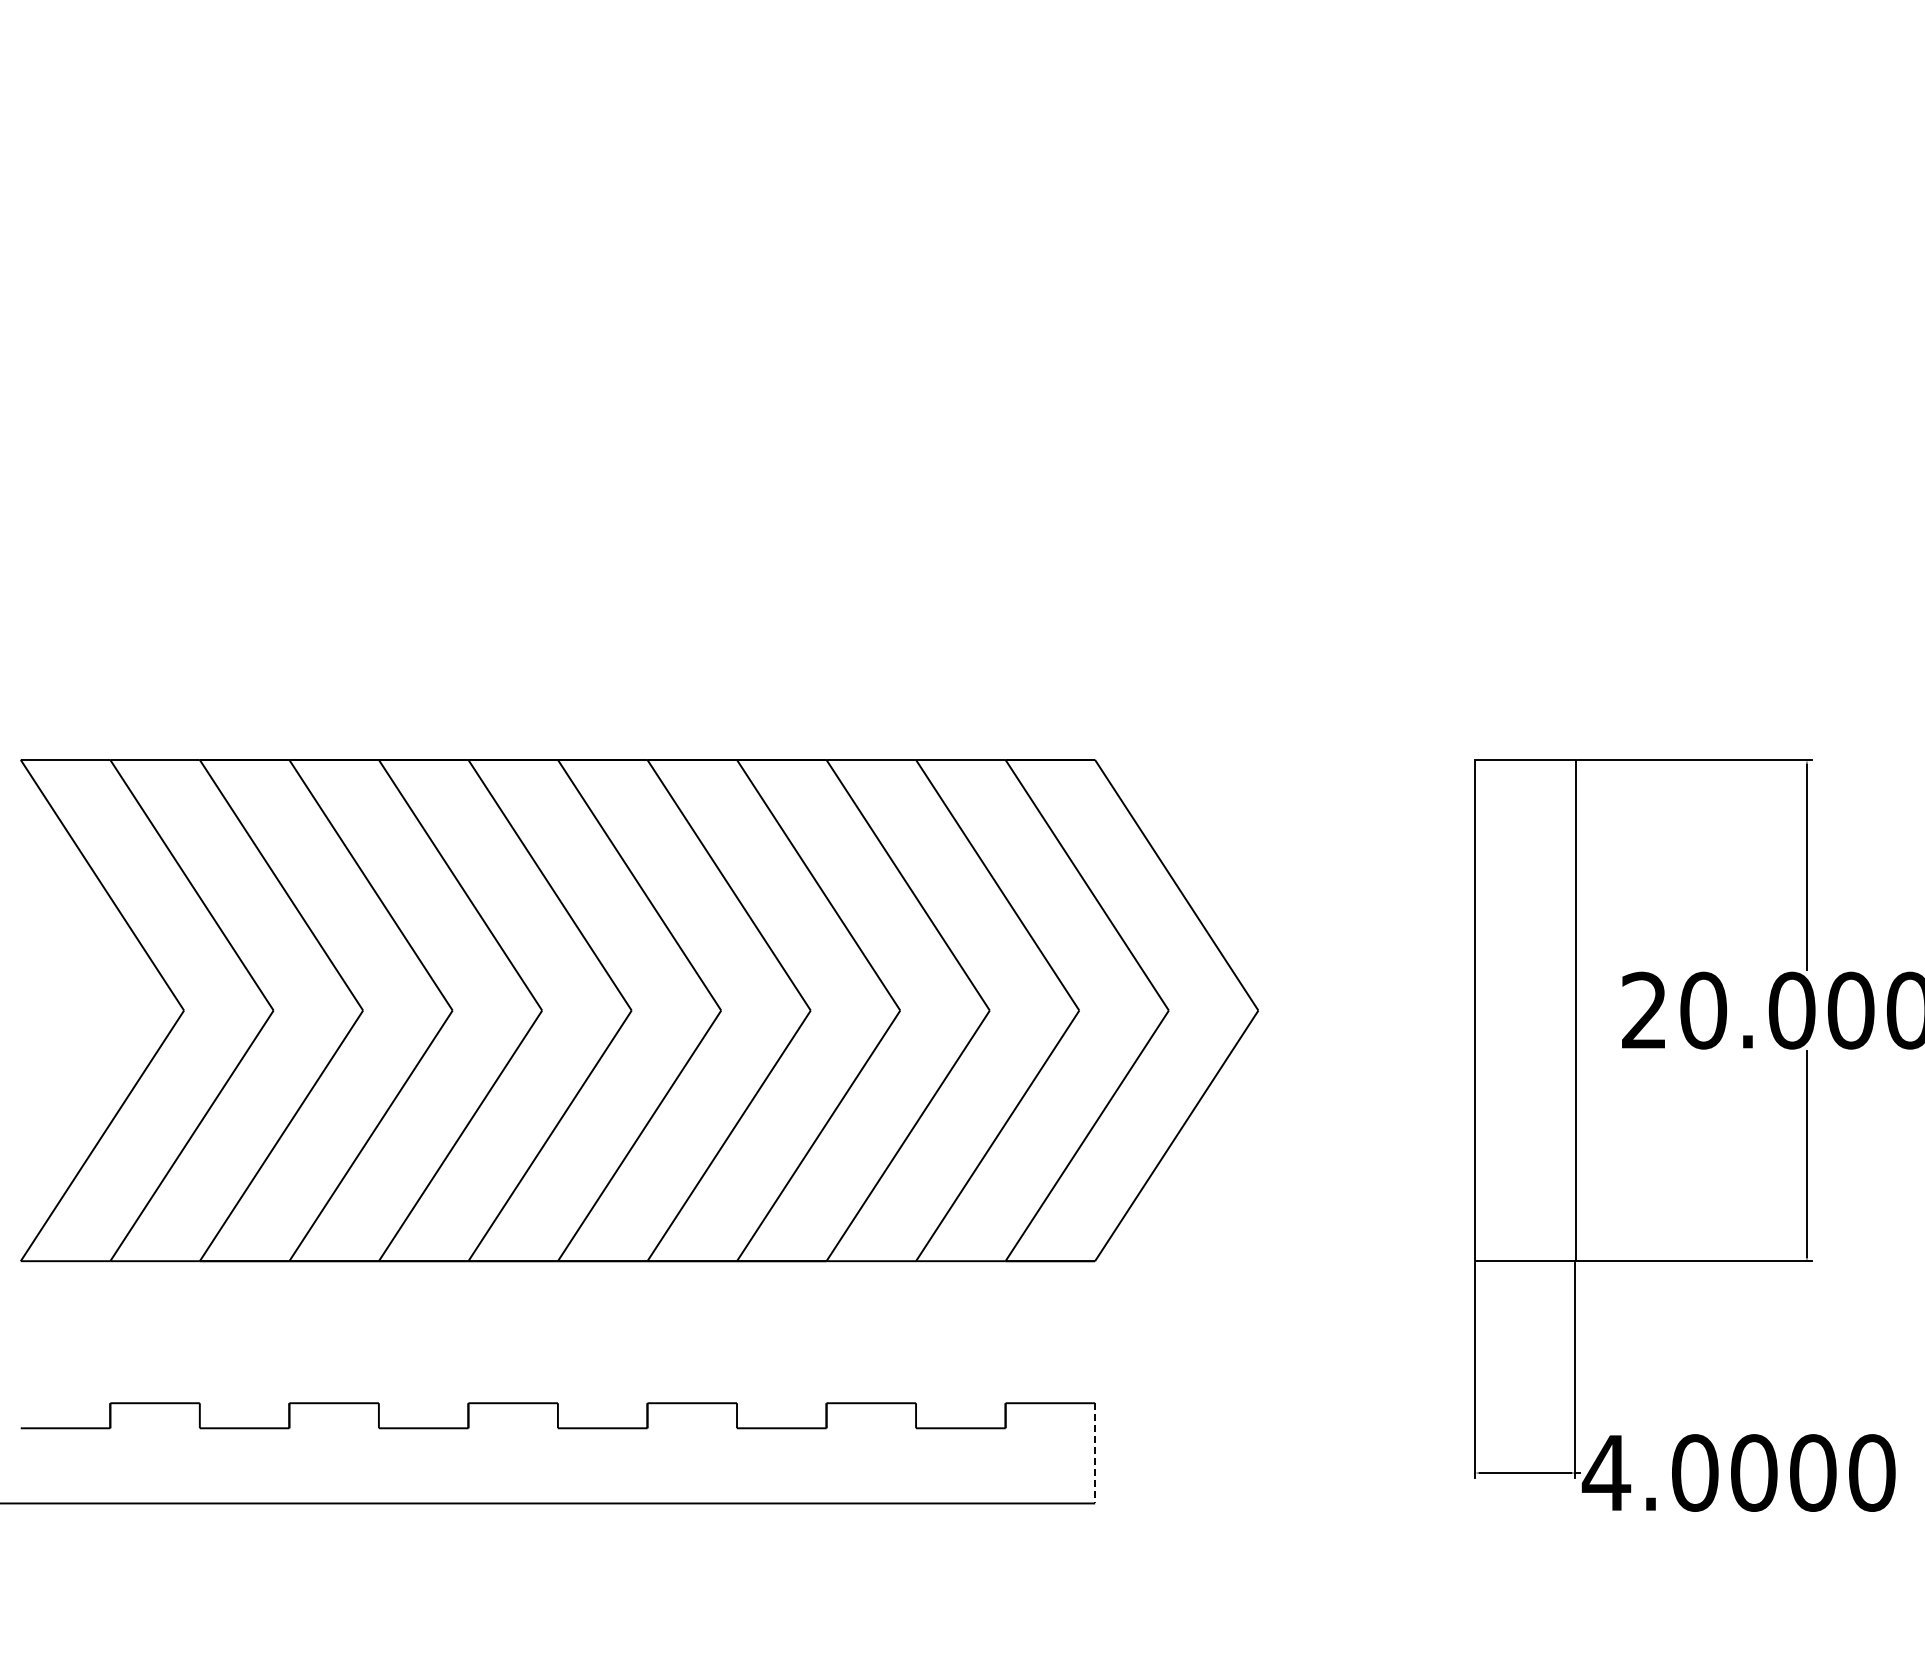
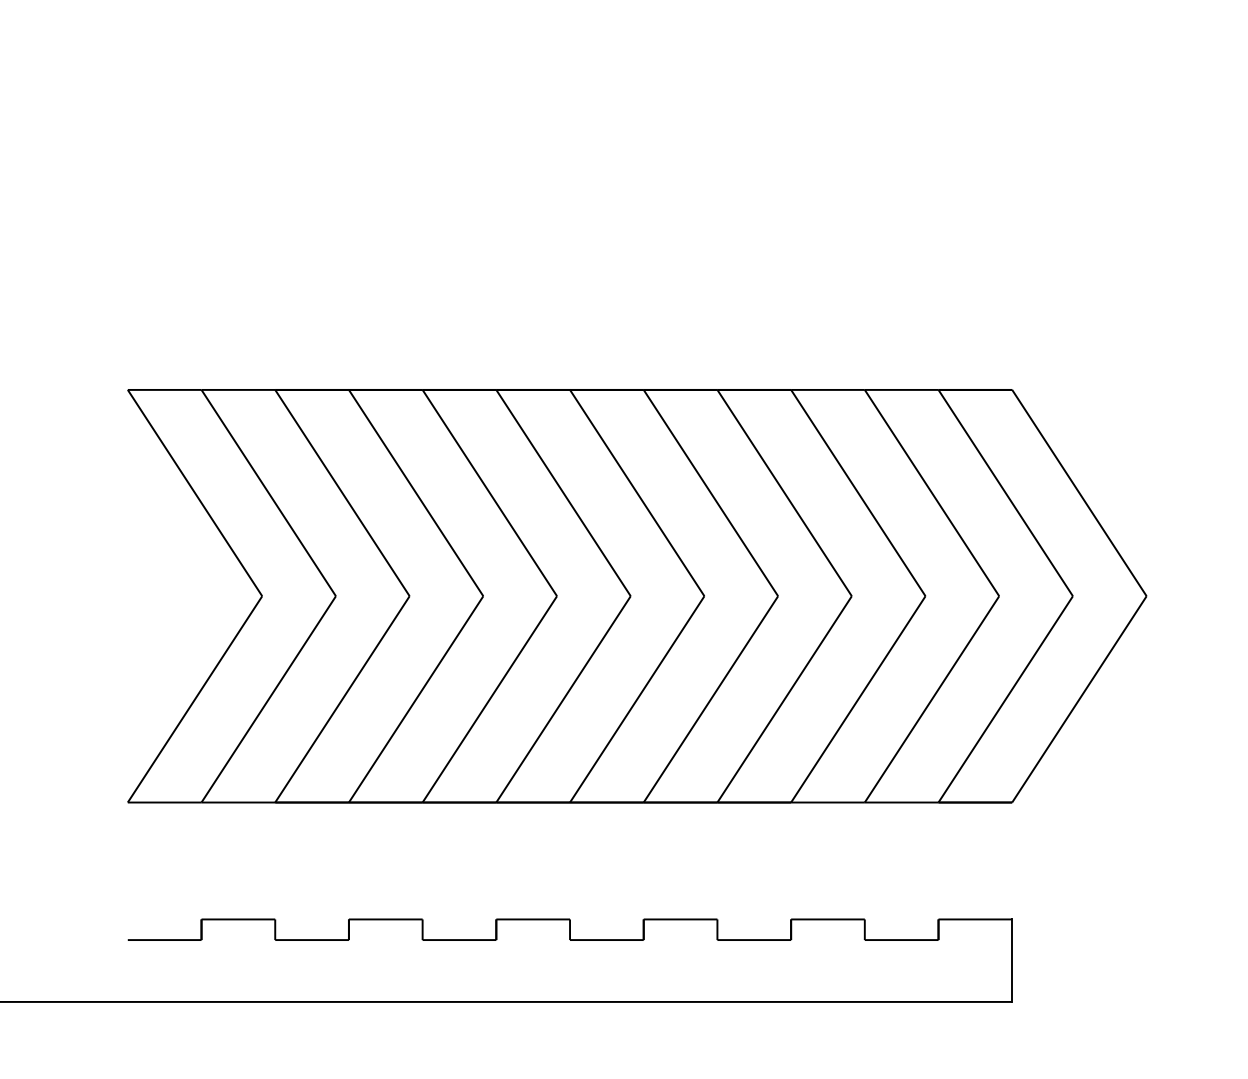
line: (1095, 1453) -> (1012, 960), dashed -> solid

